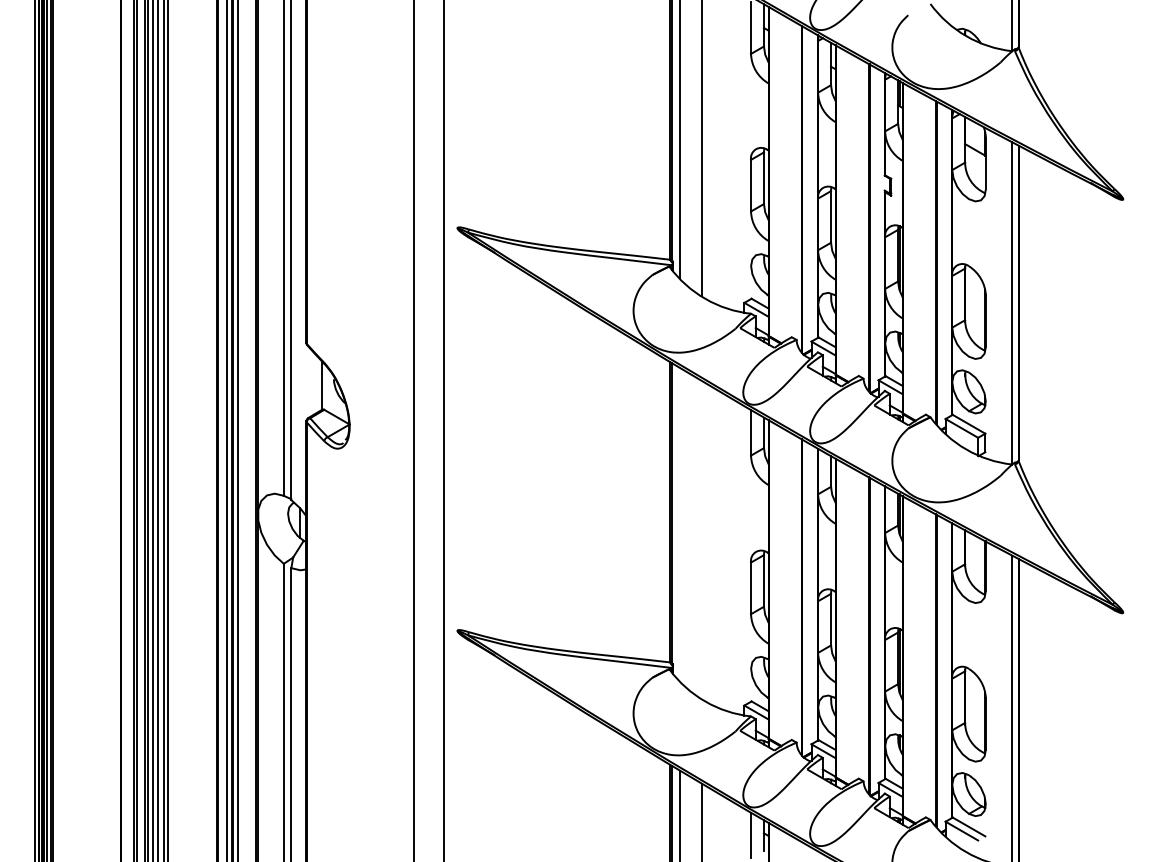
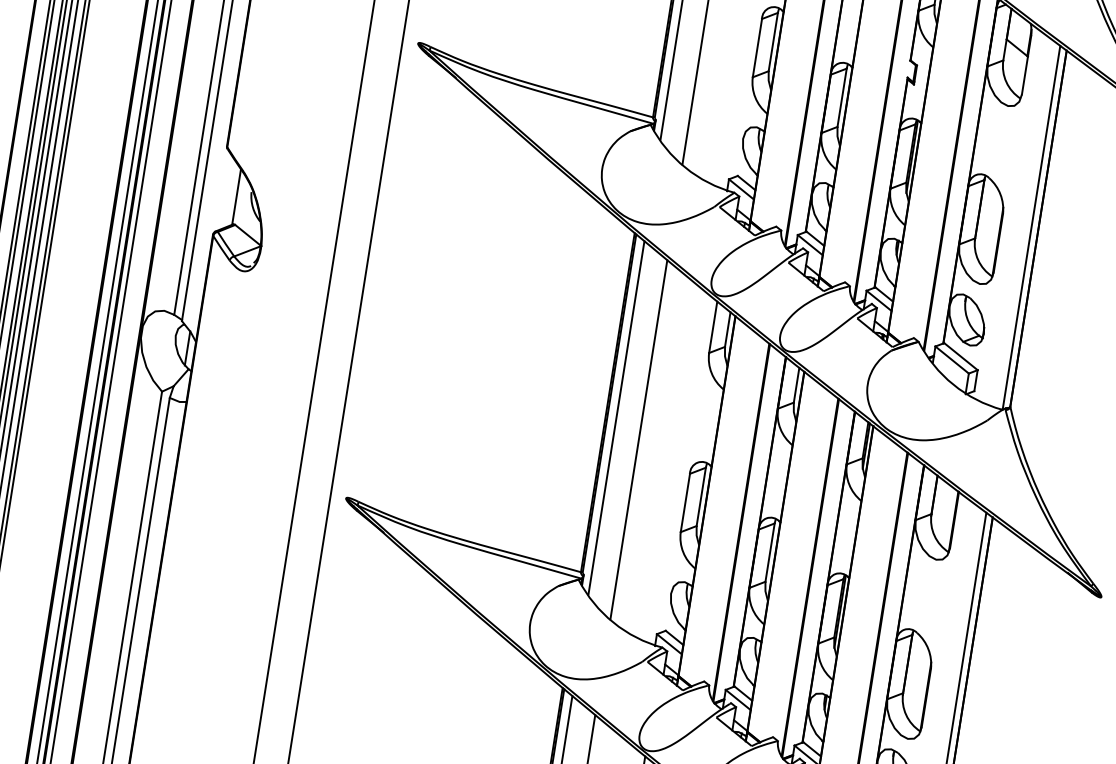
line: (679, 524) -> (615, 418), added
line: (702, 540) -> (639, 440), added

